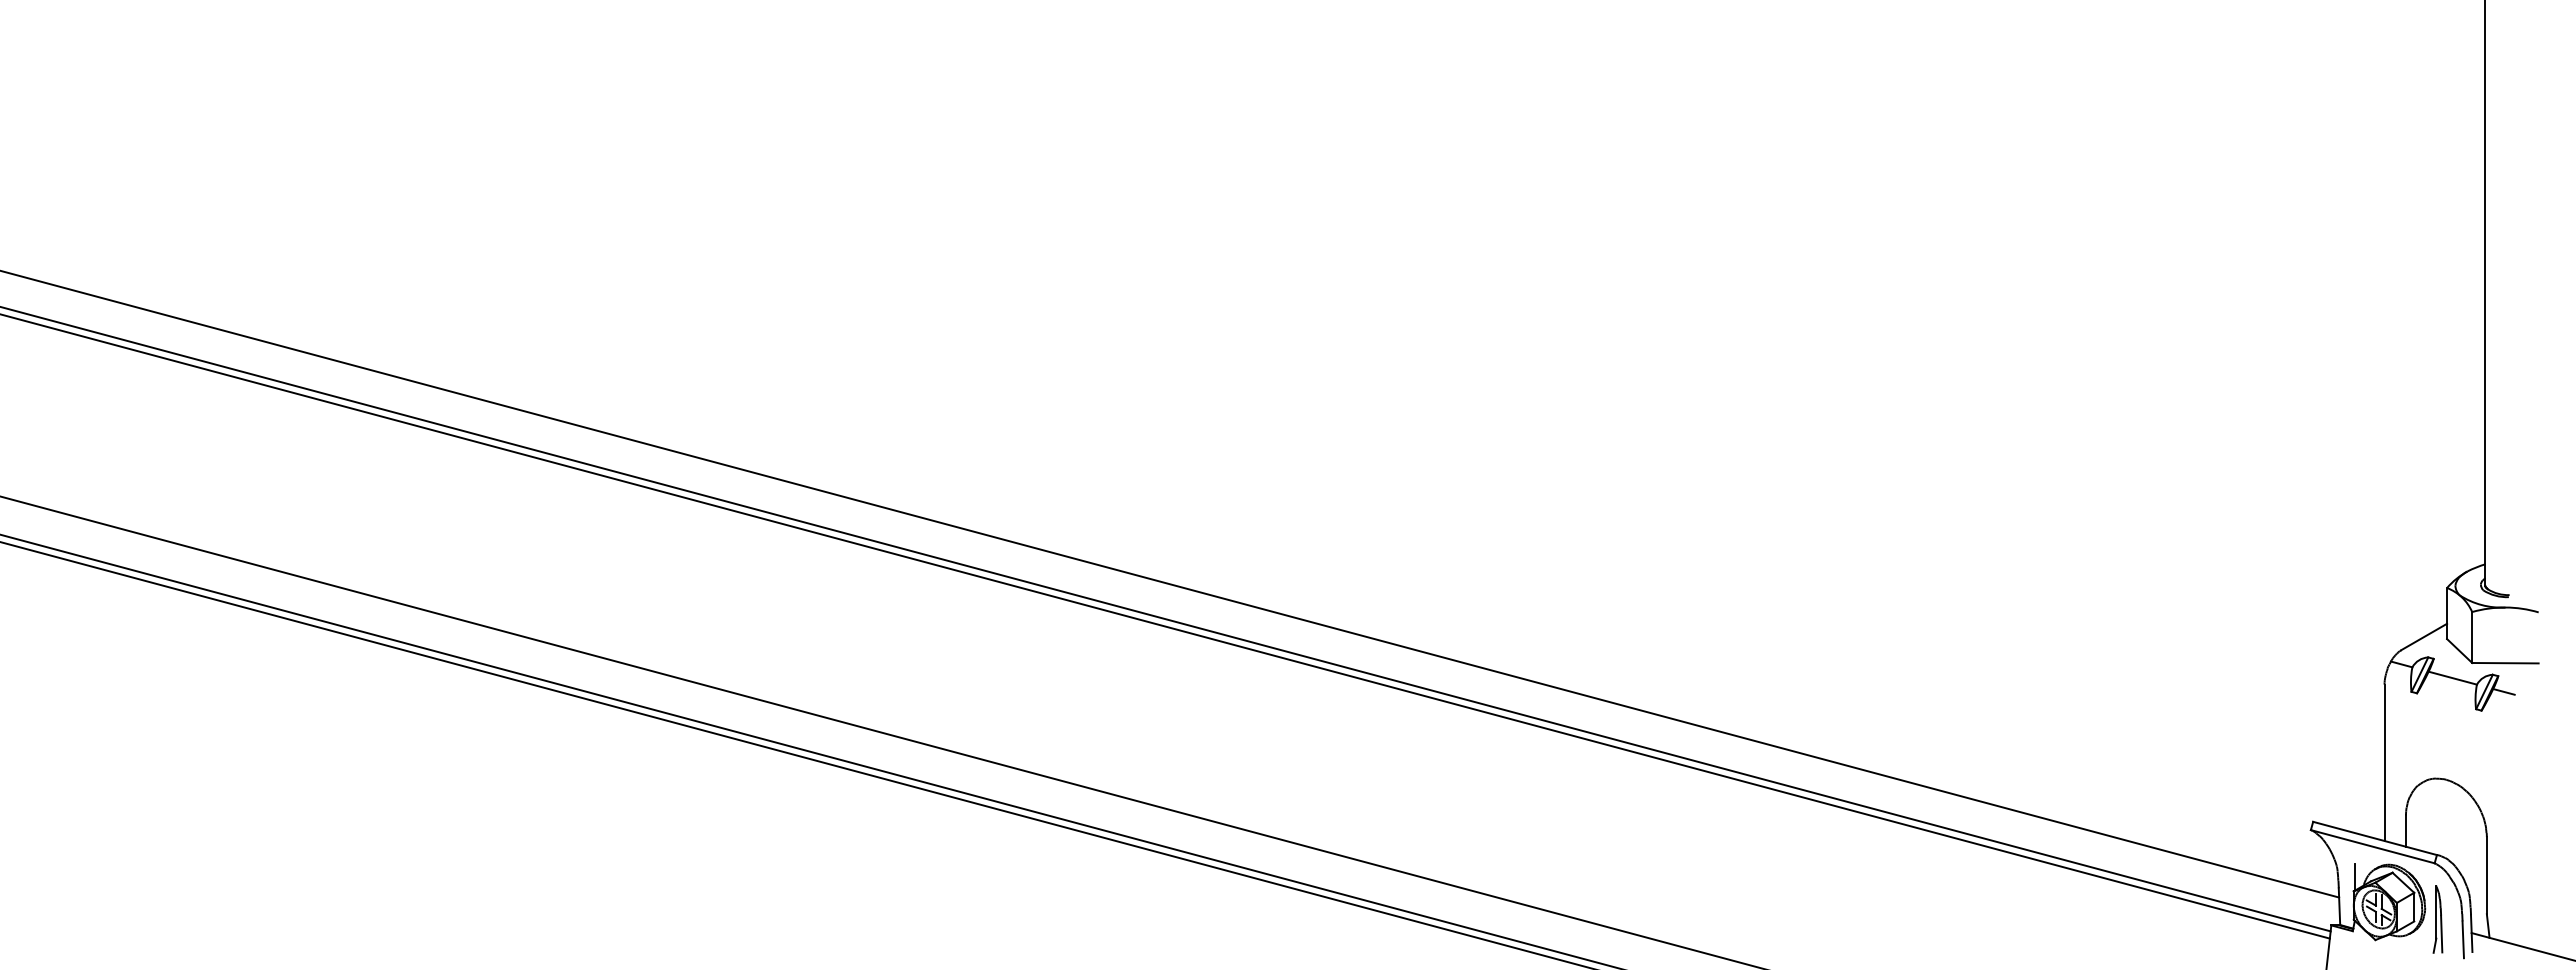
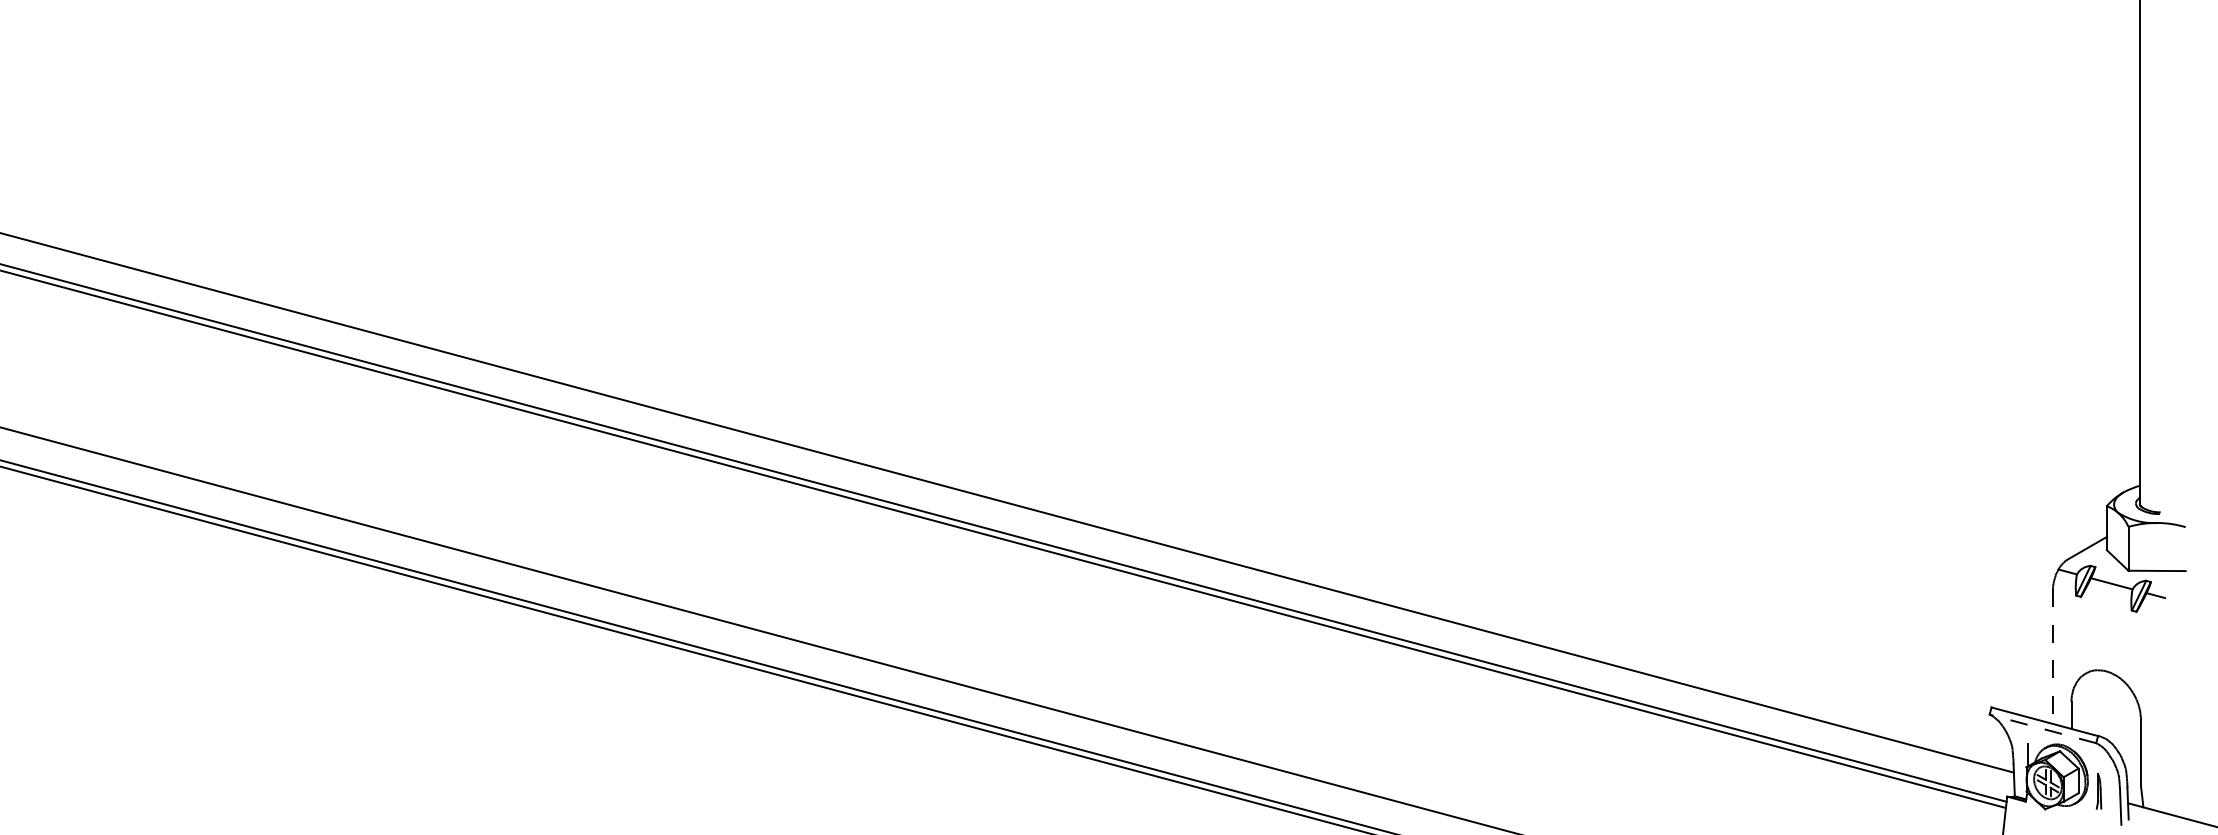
line: (2384, 763) -> (2052, 657), solid -> dashed
line: (2372, 846) -> (2042, 728), solid -> dashed
part: (2437, 919) -> (2098, 791), size x0.6

